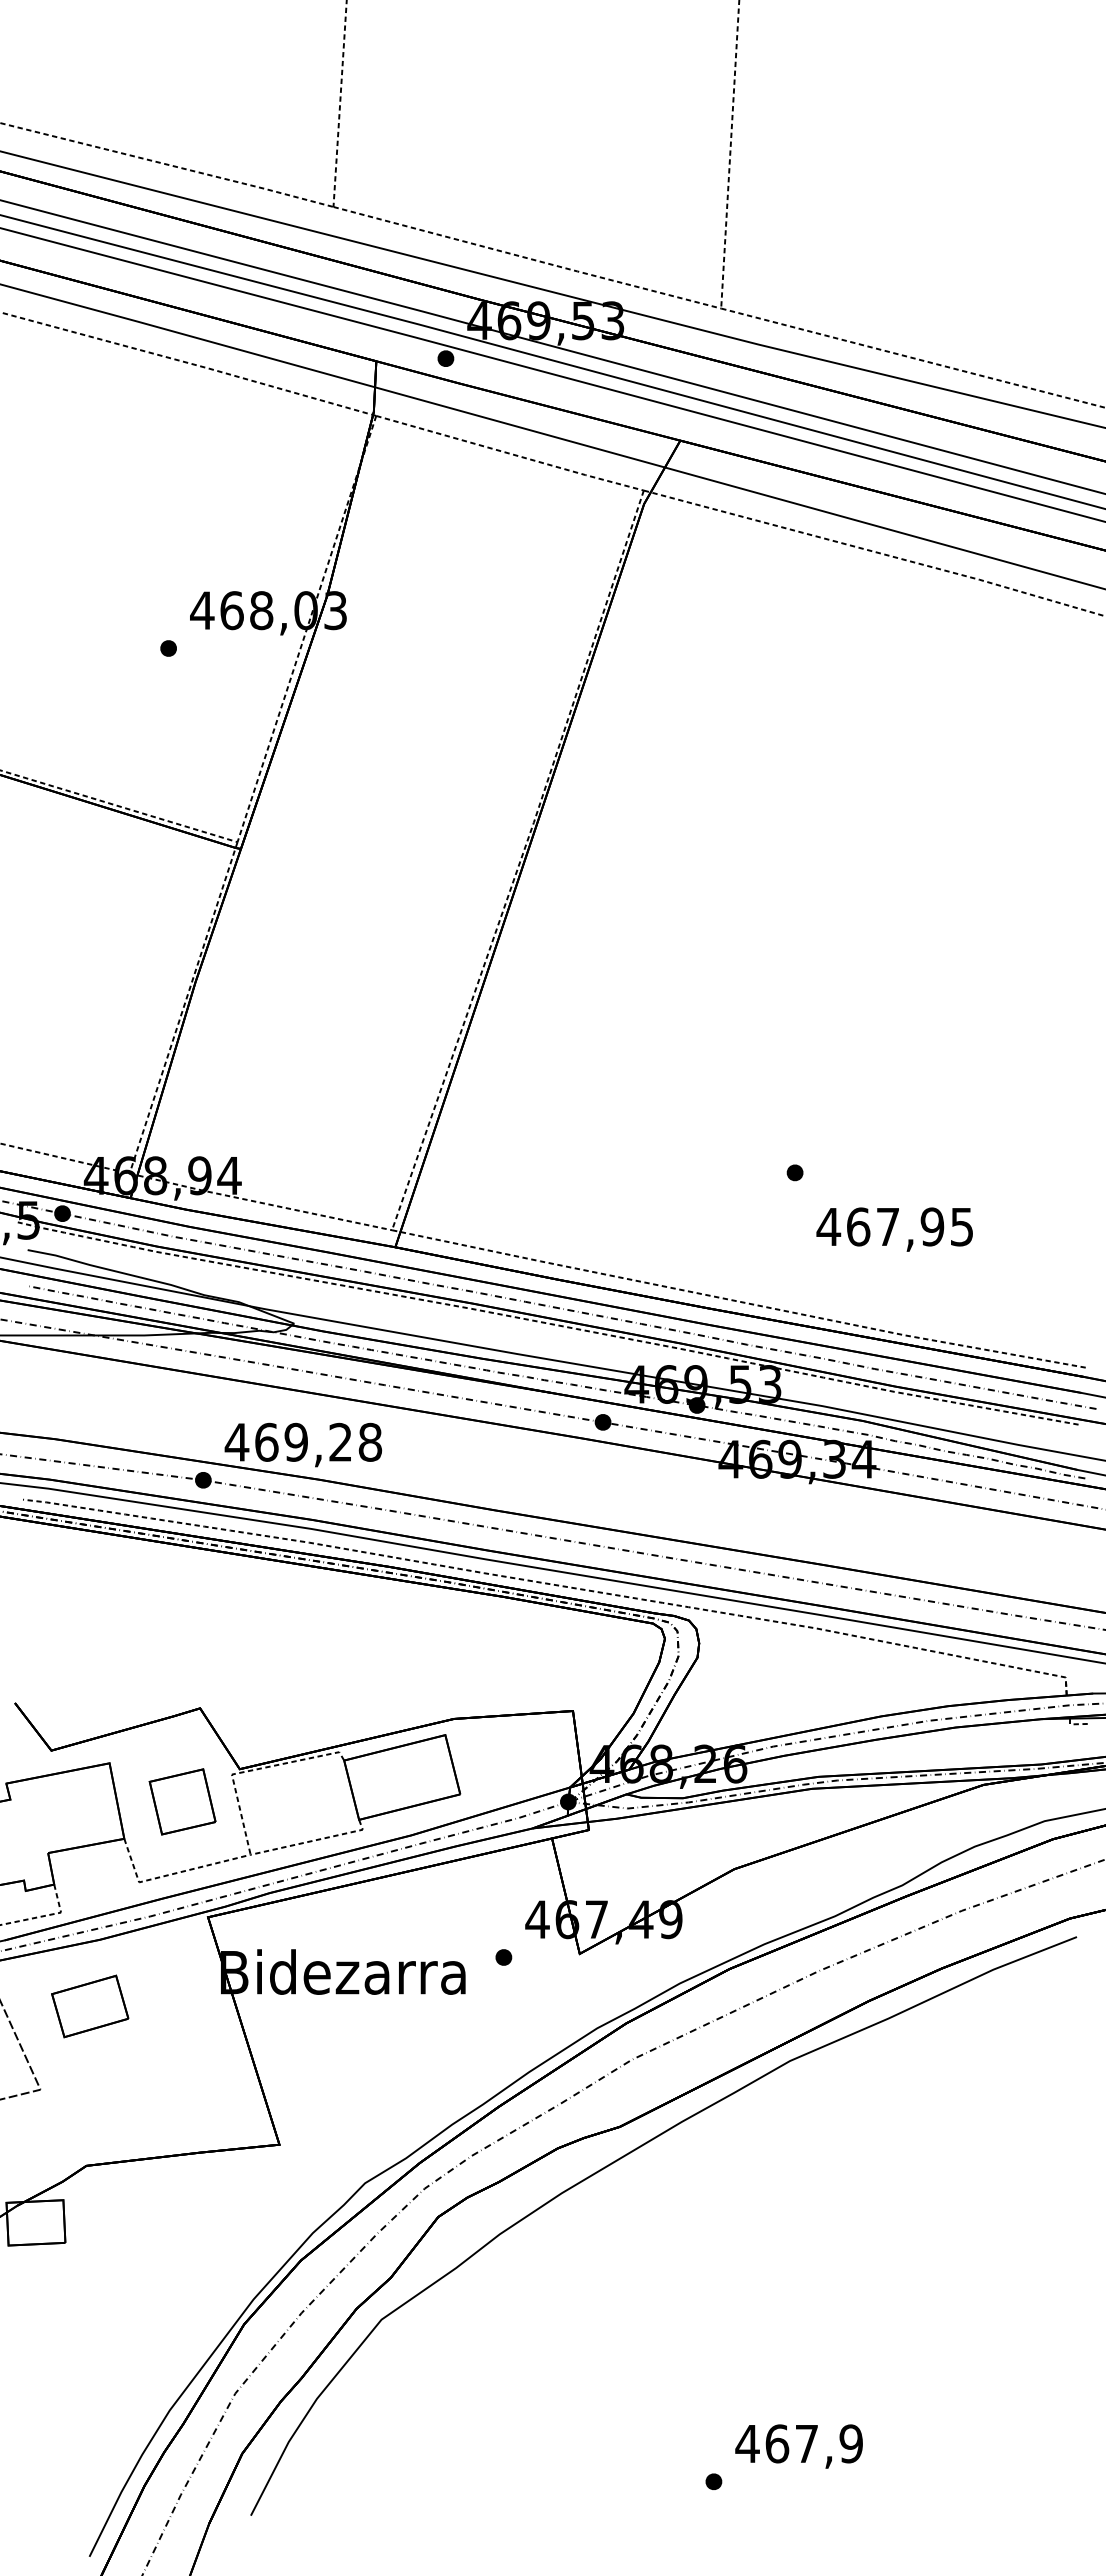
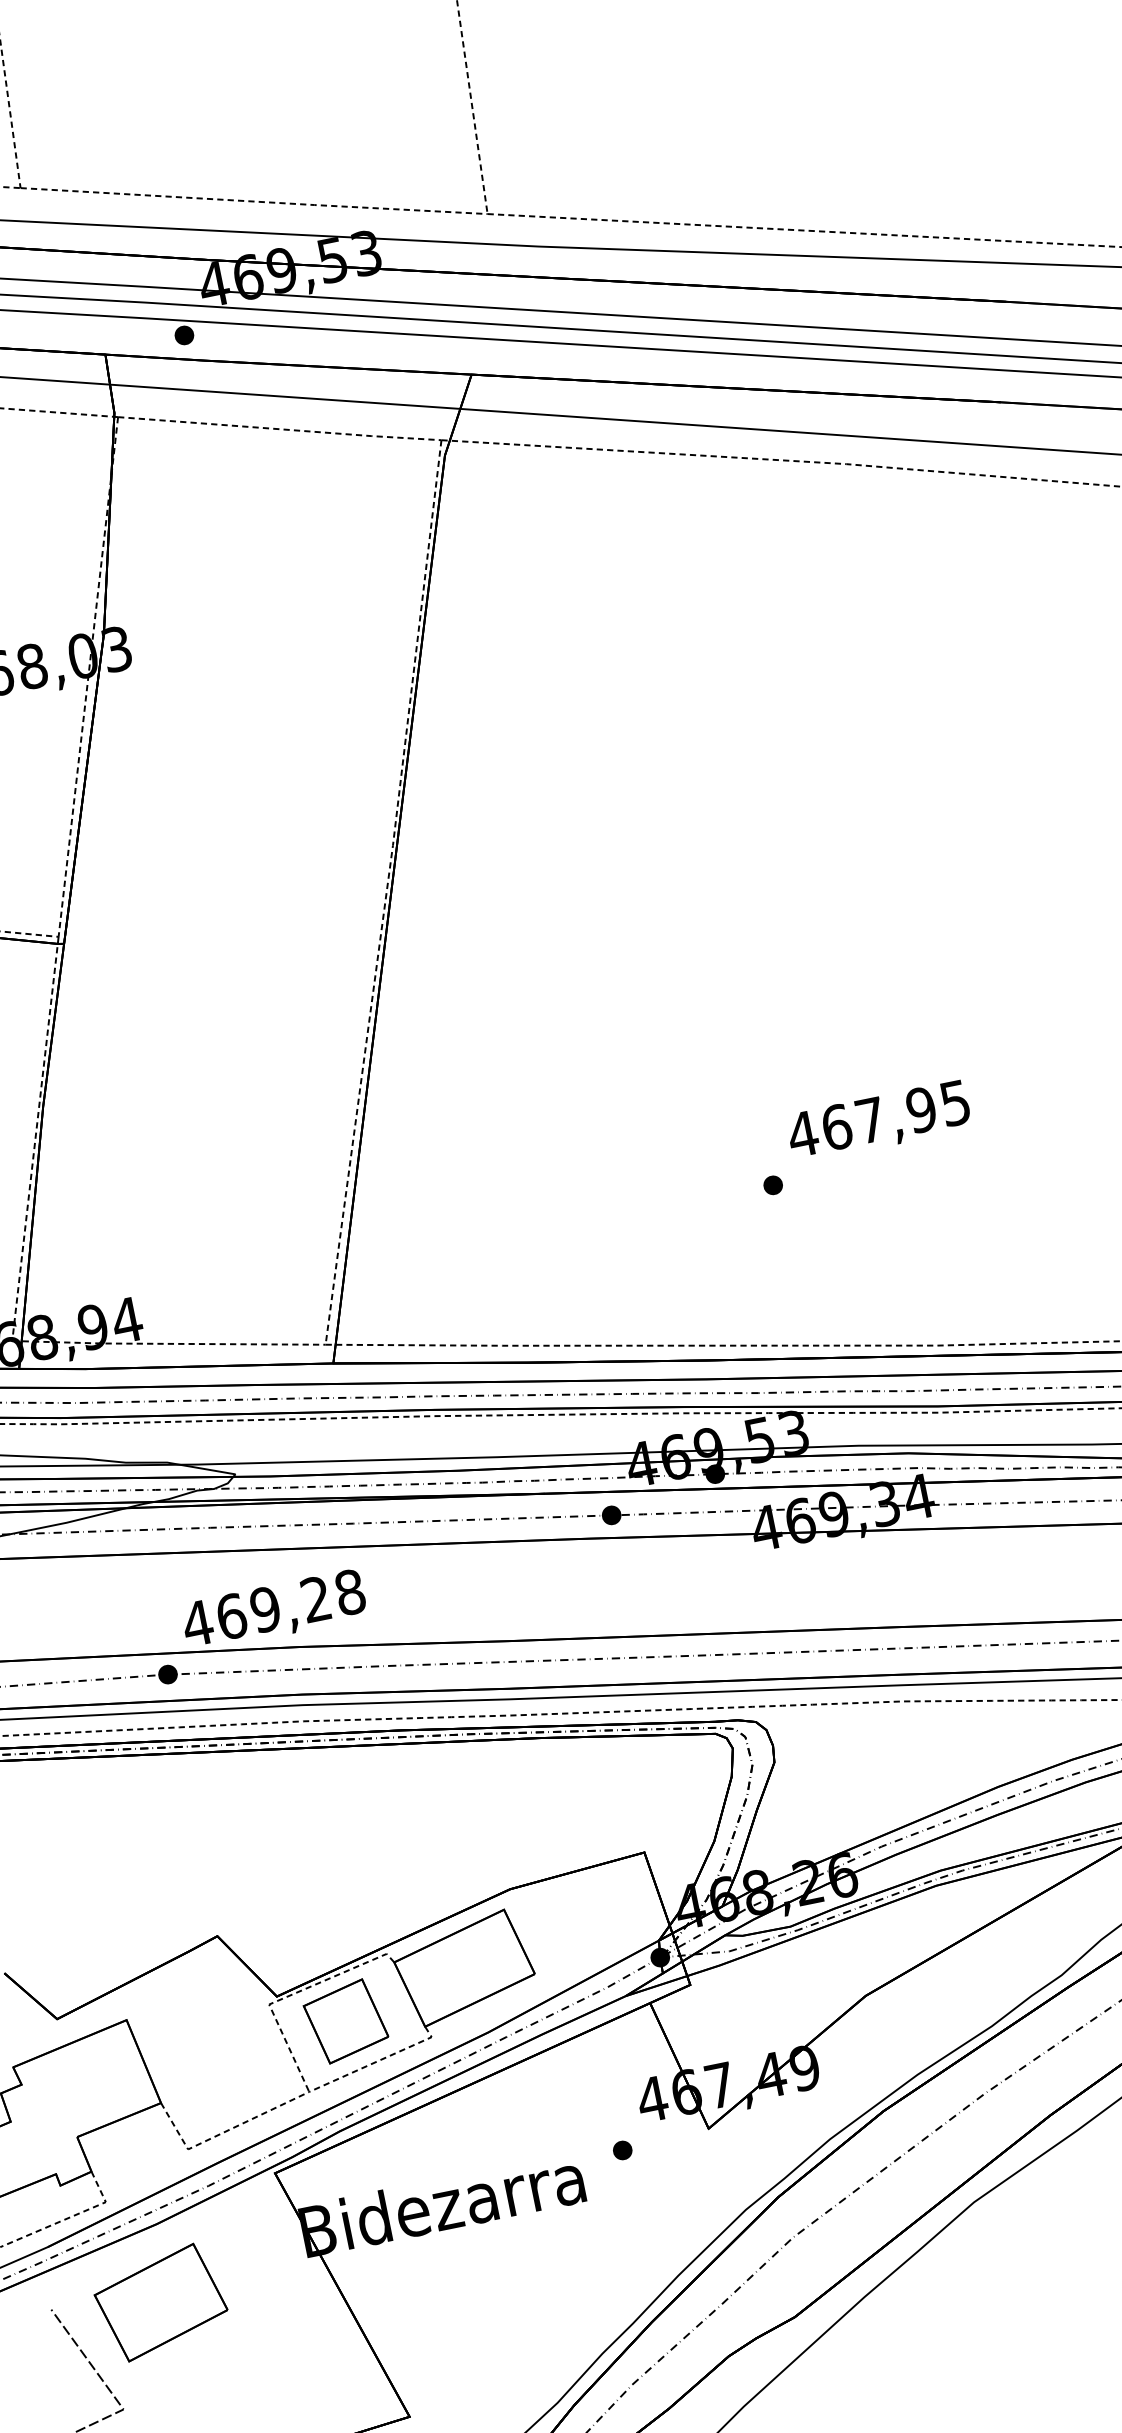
text: (894, 1229) -> (878, 1121), moved
part: (182, 1801) -> (345, 2021), moved
part: (89, 2006) -> (160, 2302), size x1.43

